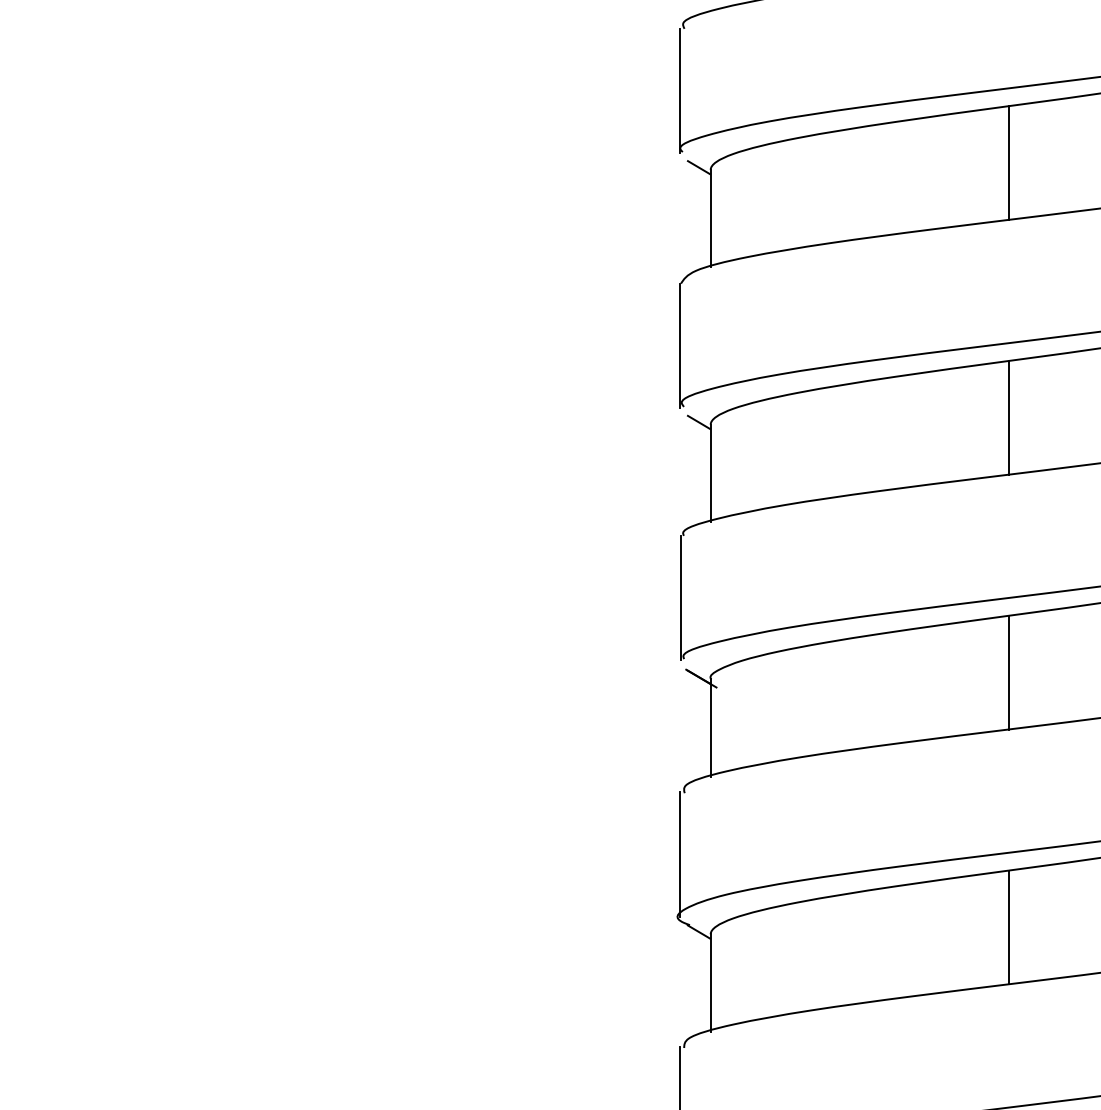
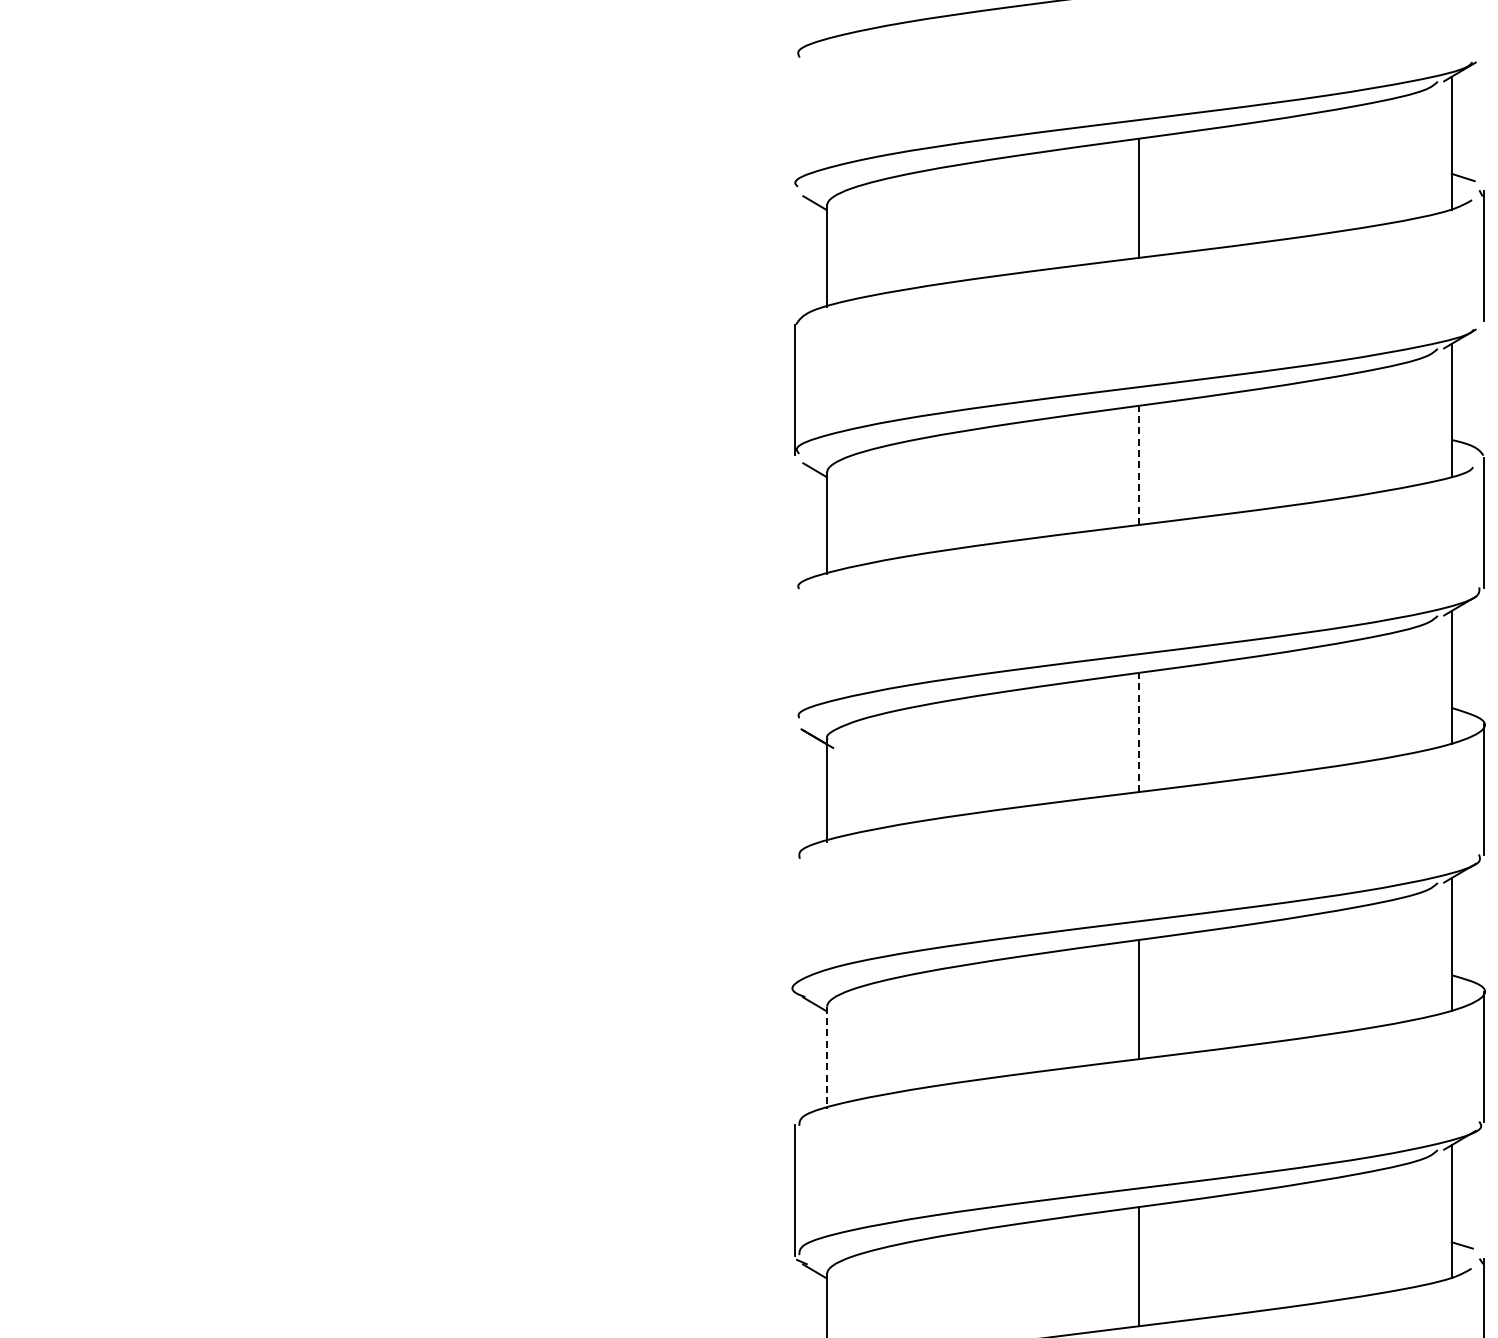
line: (679, 90) -> (794, 122), removed
line: (1008, 418) -> (1139, 465), solid -> dashed
line: (680, 598) -> (795, 654), removed
line: (1008, 672) -> (1139, 732), solid -> dashed
line: (679, 854) -> (794, 923), removed
line: (711, 983) -> (827, 1058), solid -> dashed

